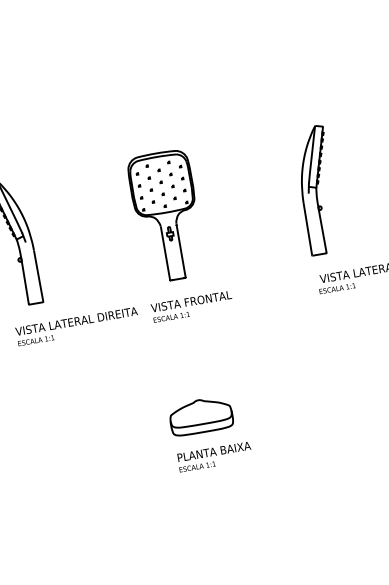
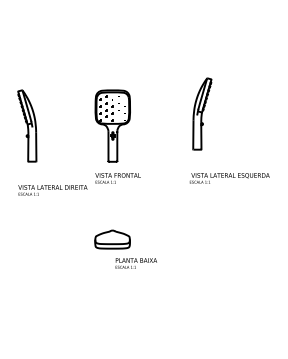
part: (317, 189) -> (202, 113), moved
text: (76, 326) -> (52, 190), moved
text: (213, 457) -> (135, 263), moved

